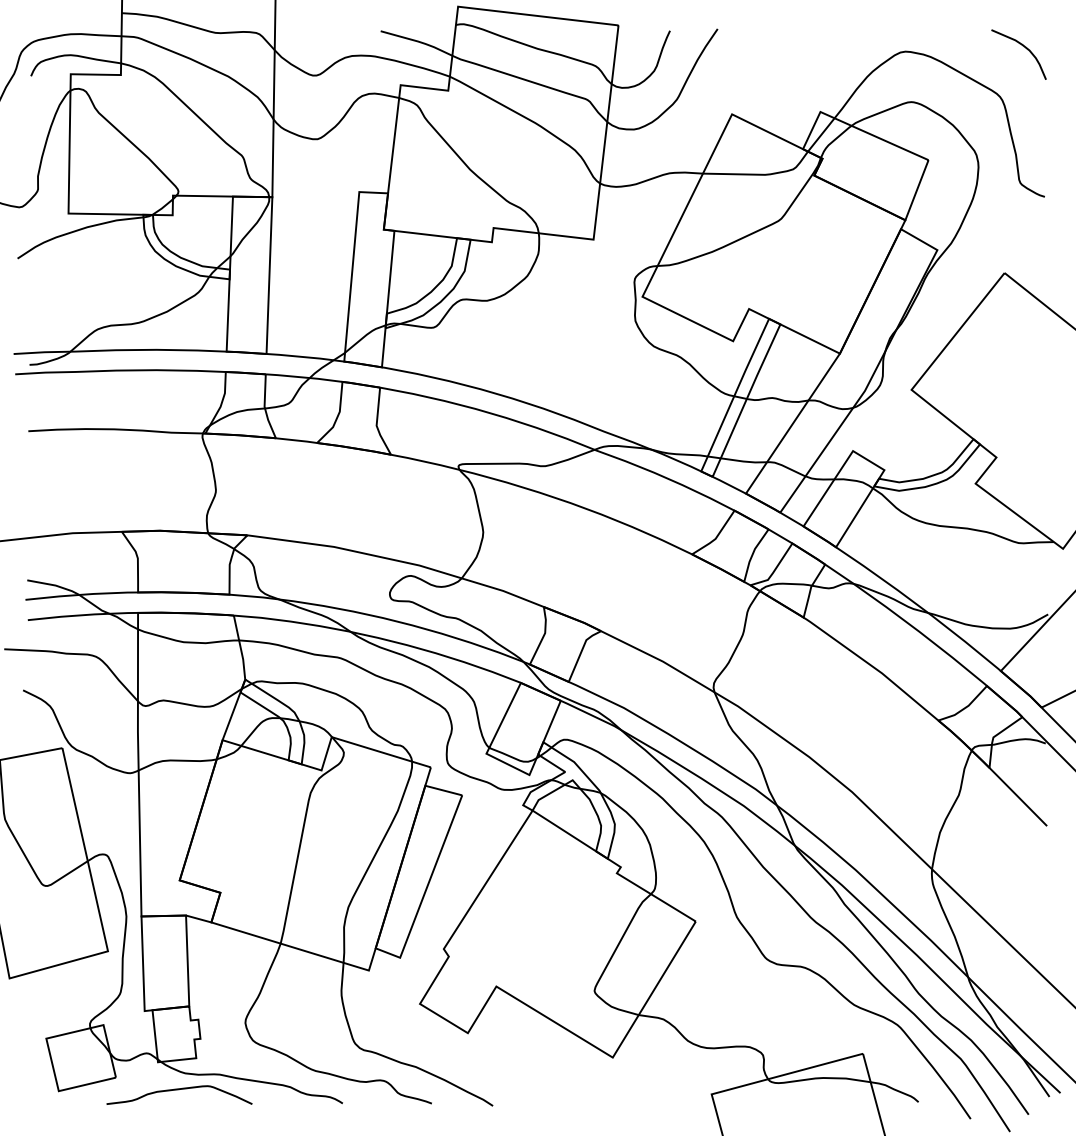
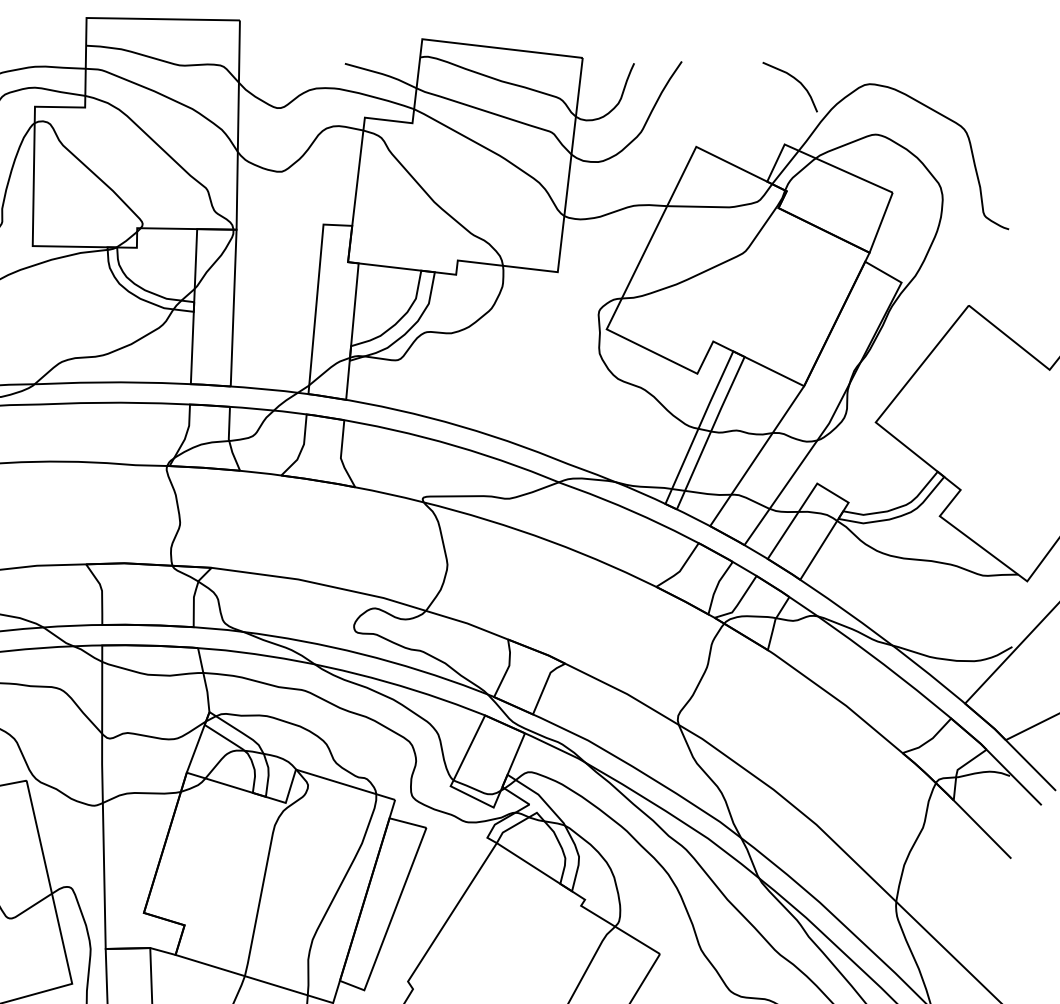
curve: (1022, 46) -> (793, 79), moved

